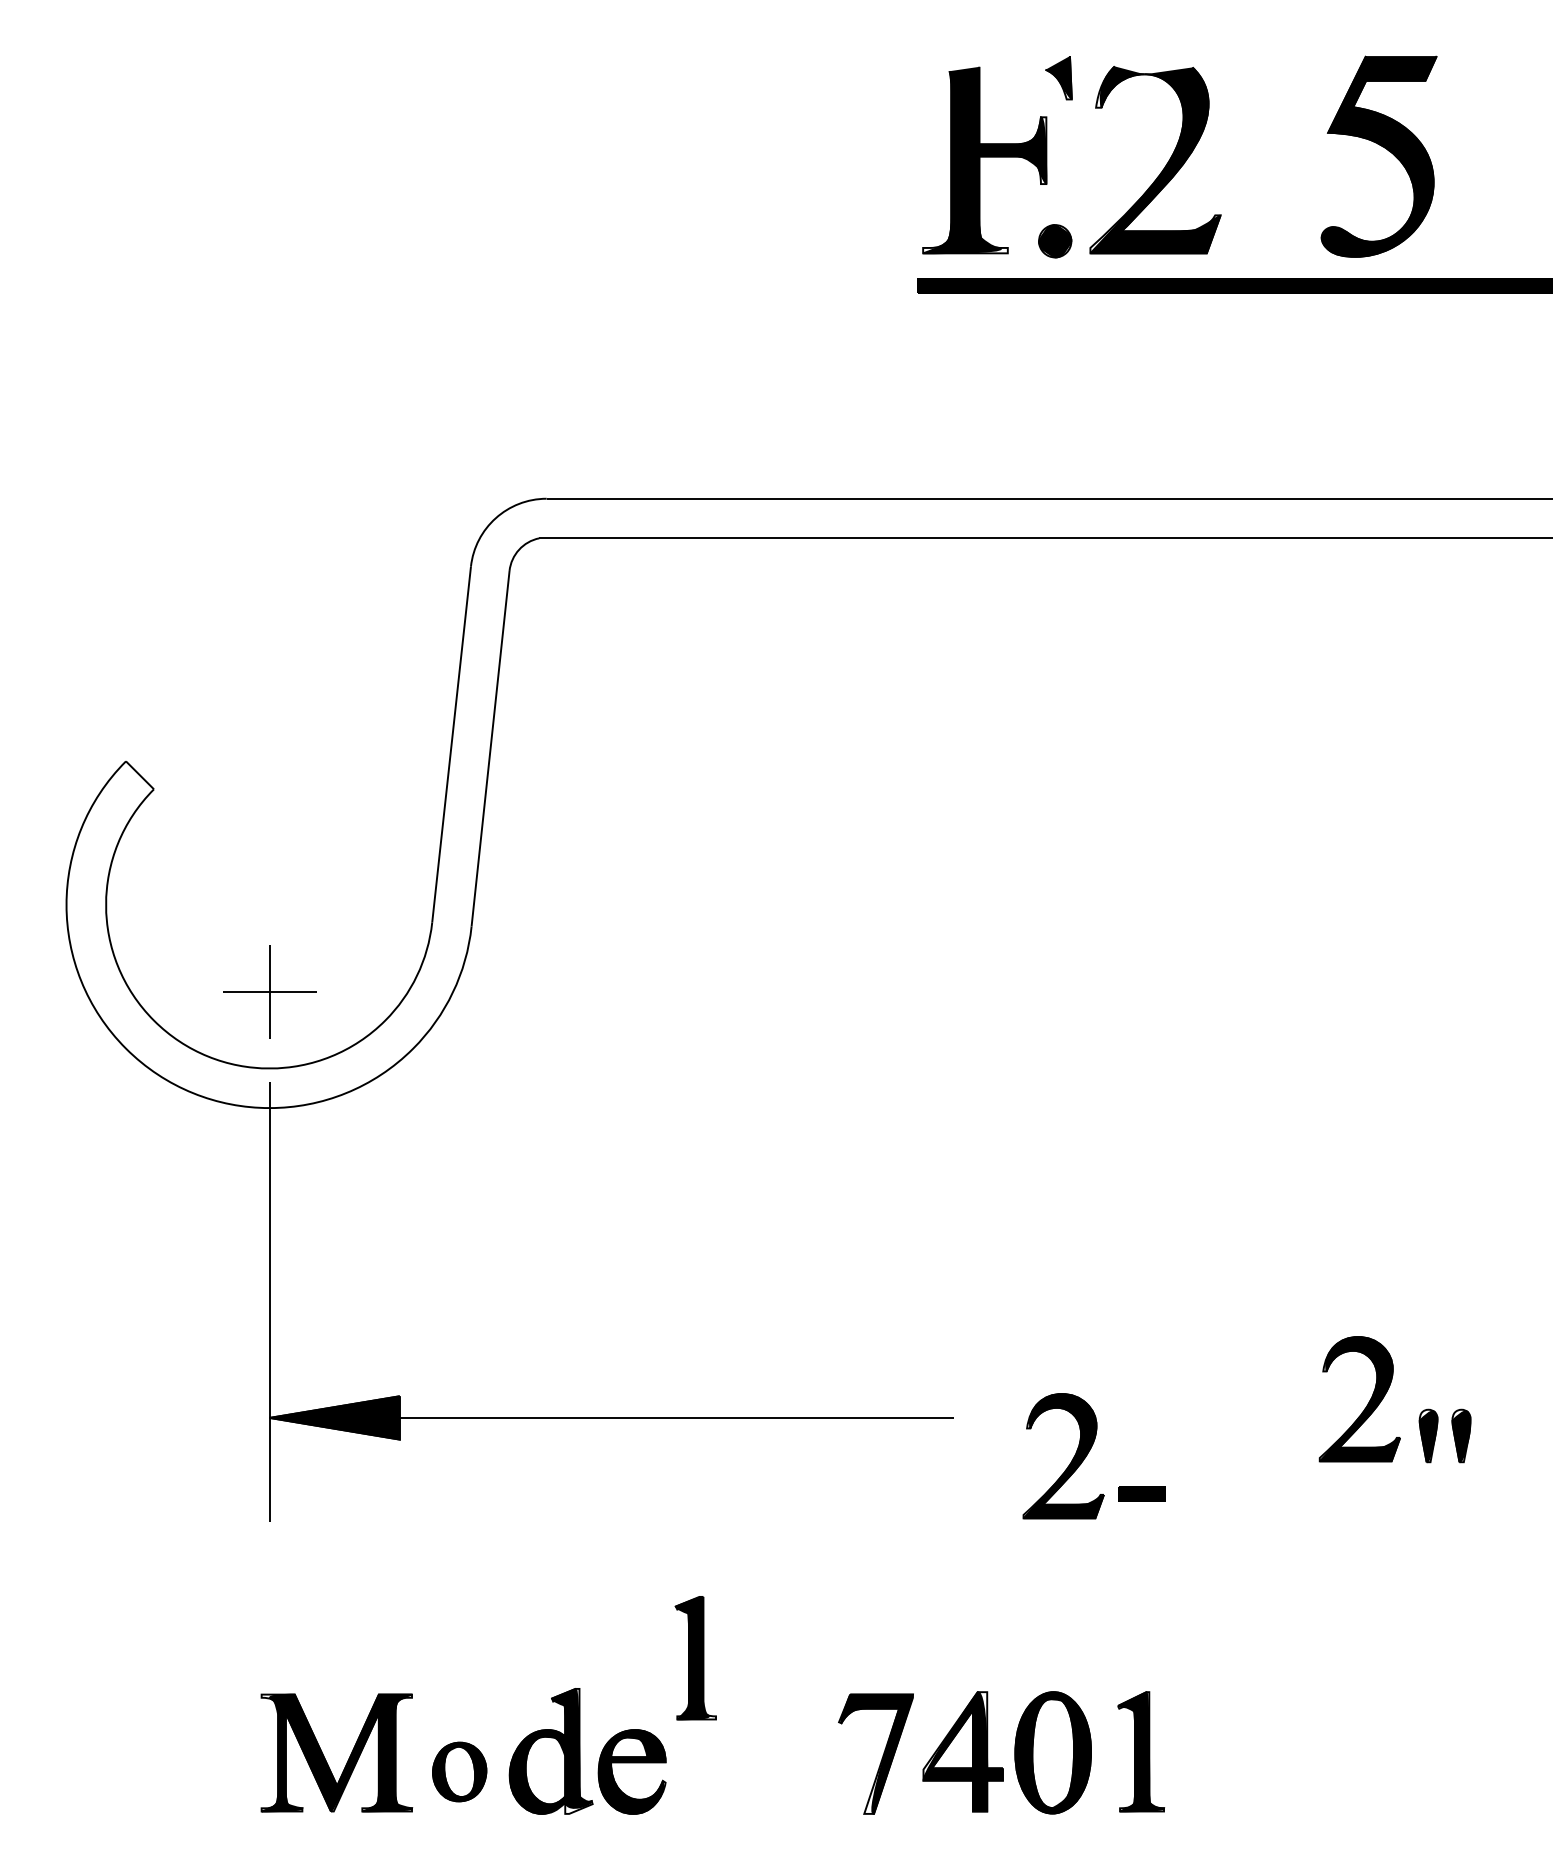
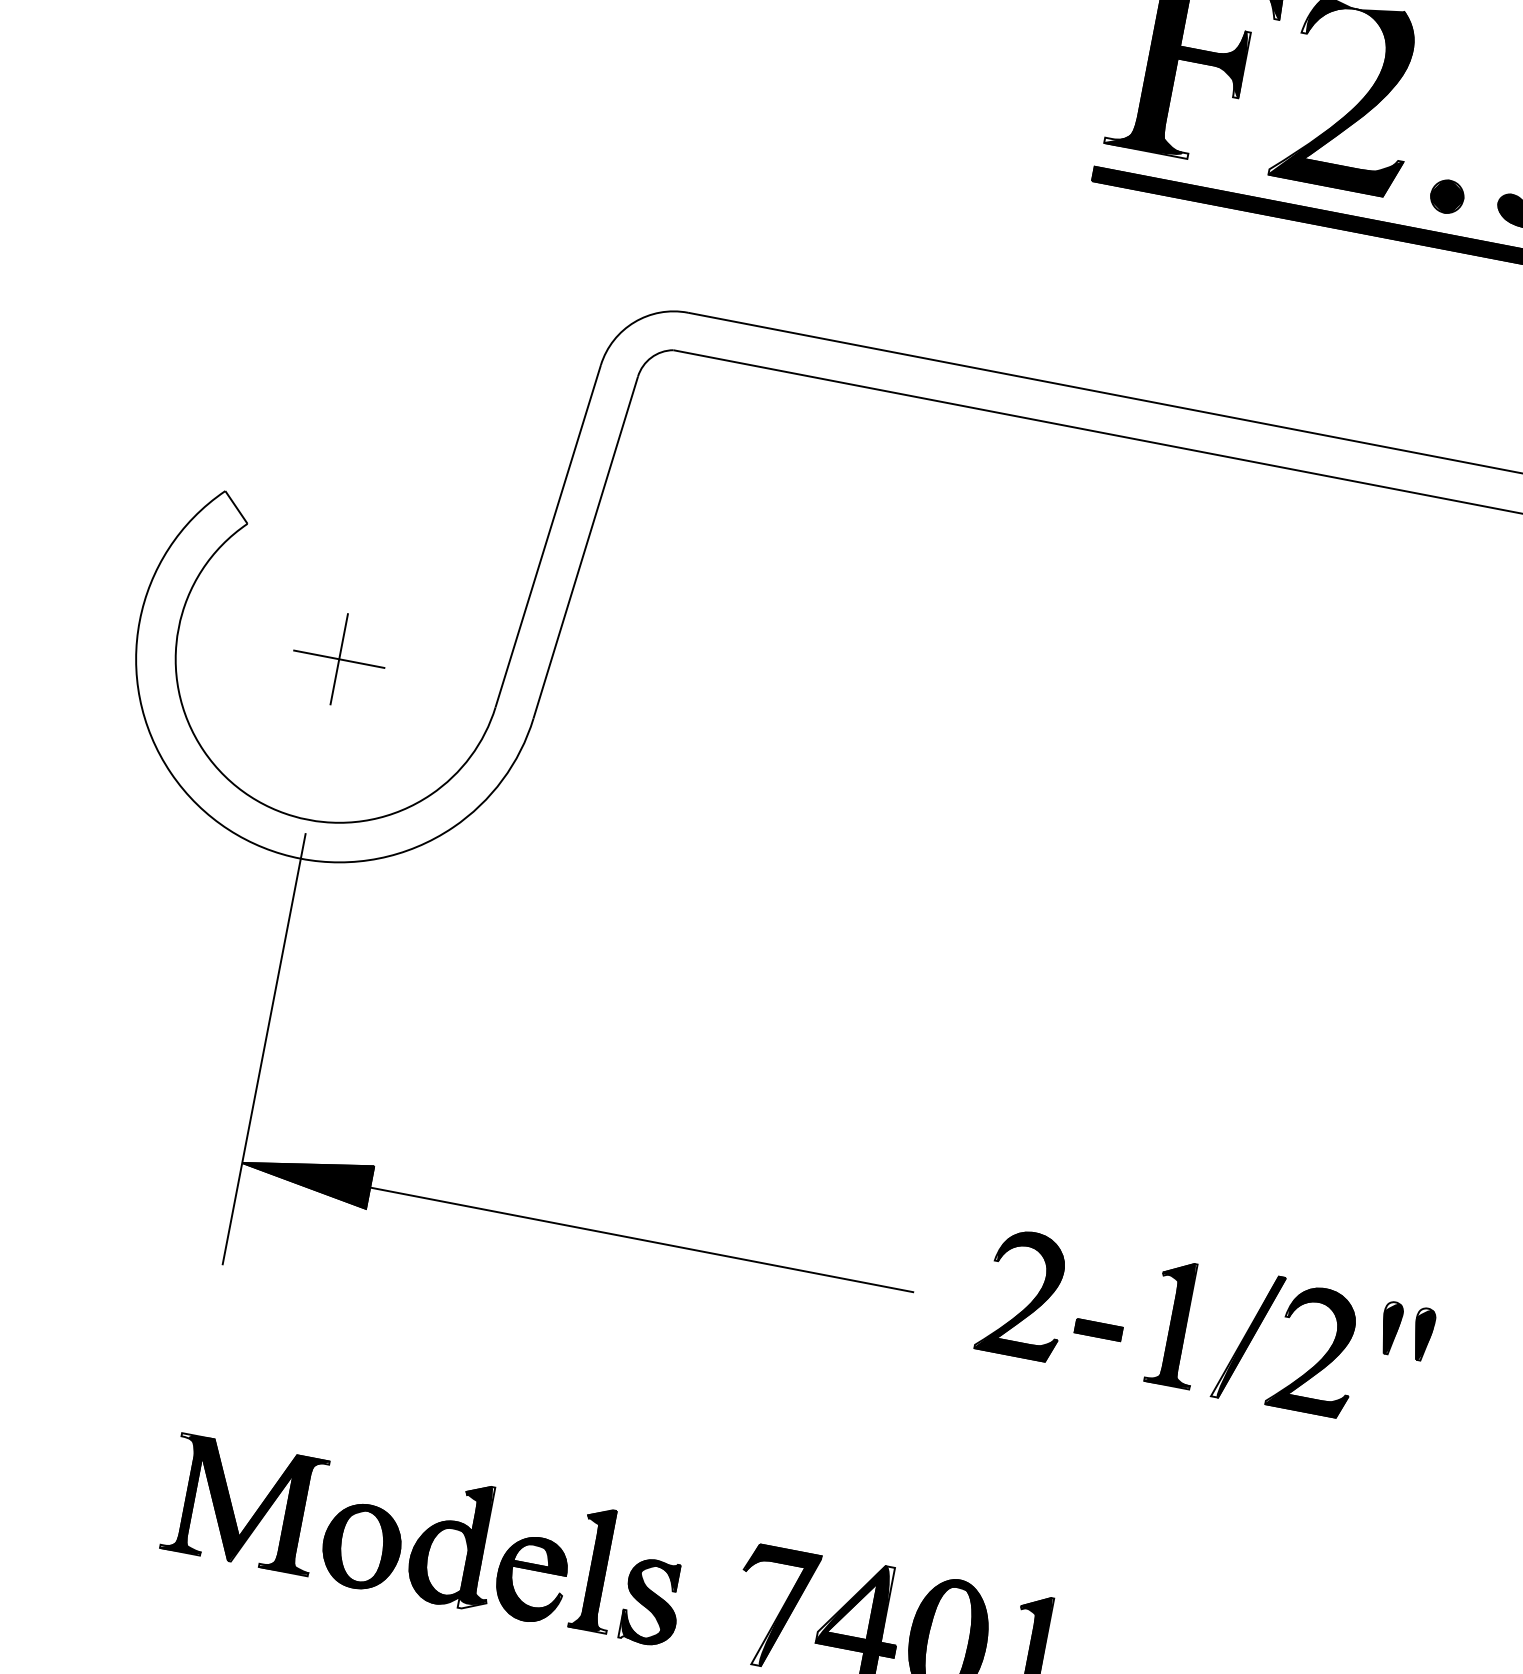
part: (1055, 241) -> (1447, 197), moved
part: (269, 991) -> (339, 658), moved
part: (1289, 1398) -> (1247, 1336), added
part: (1218, 1399) -> (1177, 1324), added
part: (1436, 1435) -> (1398, 1329), moved
part: (1071, 1460) -> (1032, 1300), moved
part: (1141, 1493) -> (1098, 1329), moved
part: (695, 1658) -> (597, 1570), moved
part: (459, 1771) -> (361, 1546), size x1.43
part: (755, 1771) -> (652, 1602), added

